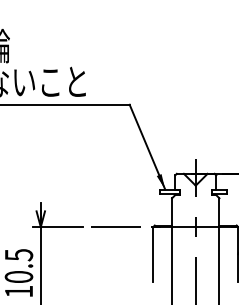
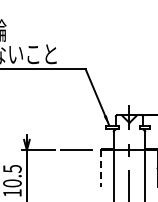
line: (153, 255) -> (101, 169), solid -> dashed

